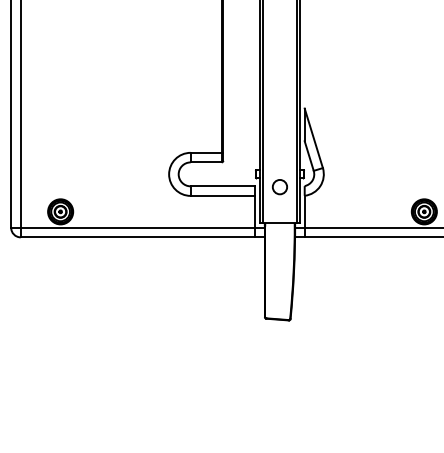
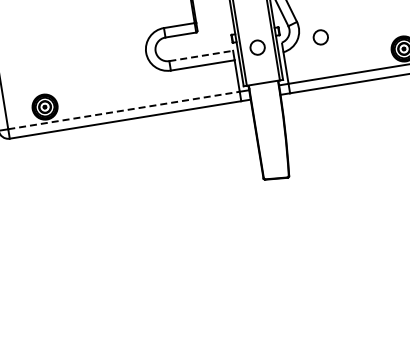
line: (223, 186) -> (201, 56), solid -> dashed
circle: (343, 187) -> (320, 37), added
line: (138, 227) -> (124, 110), solid -> dashed

